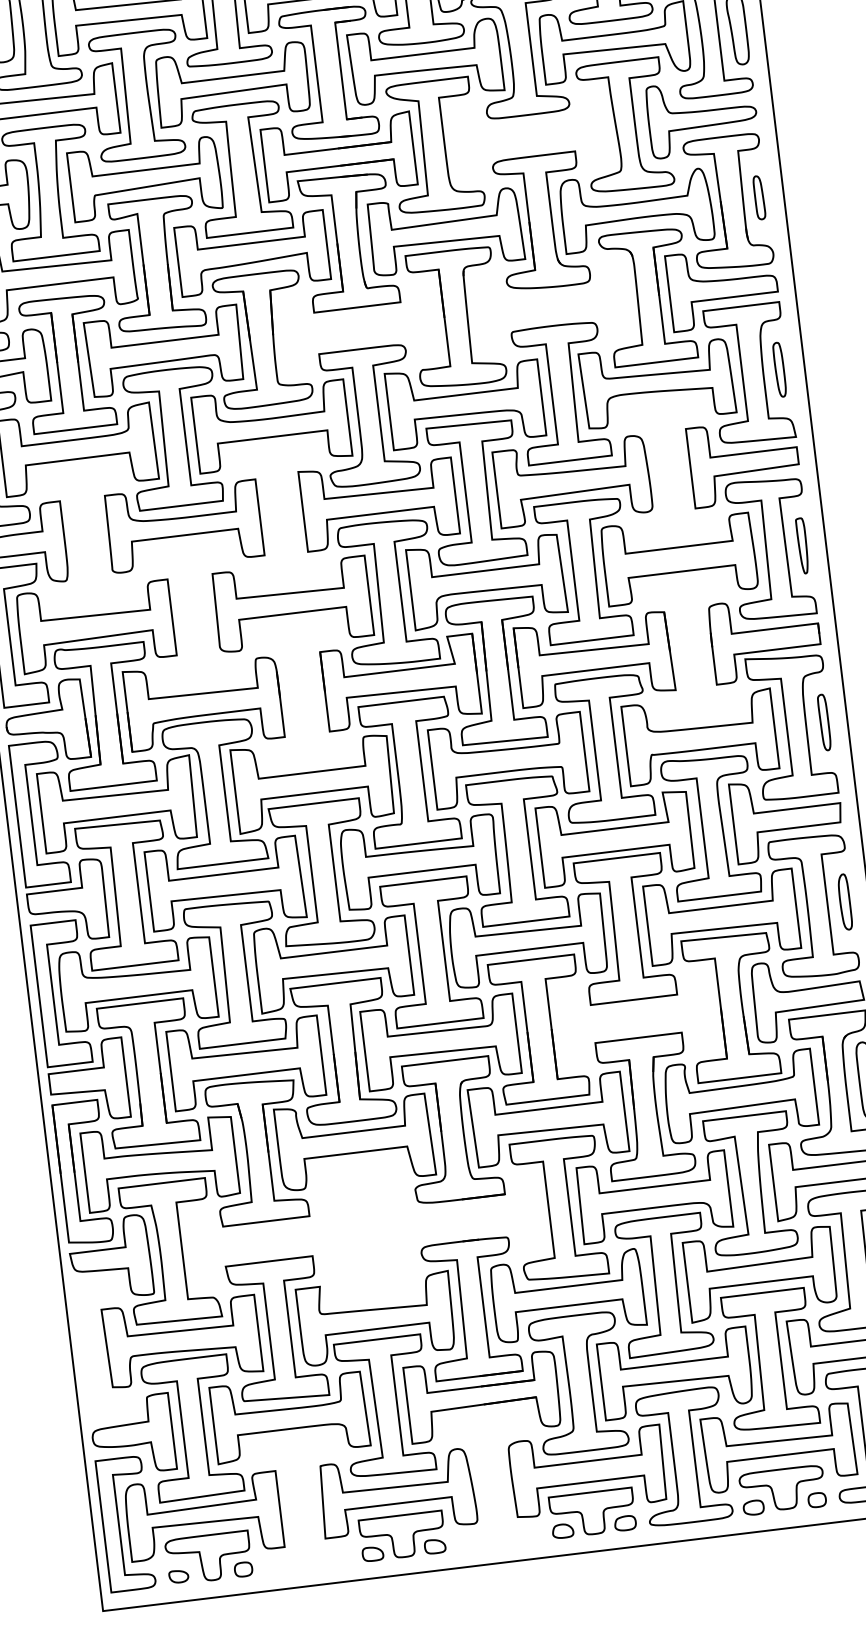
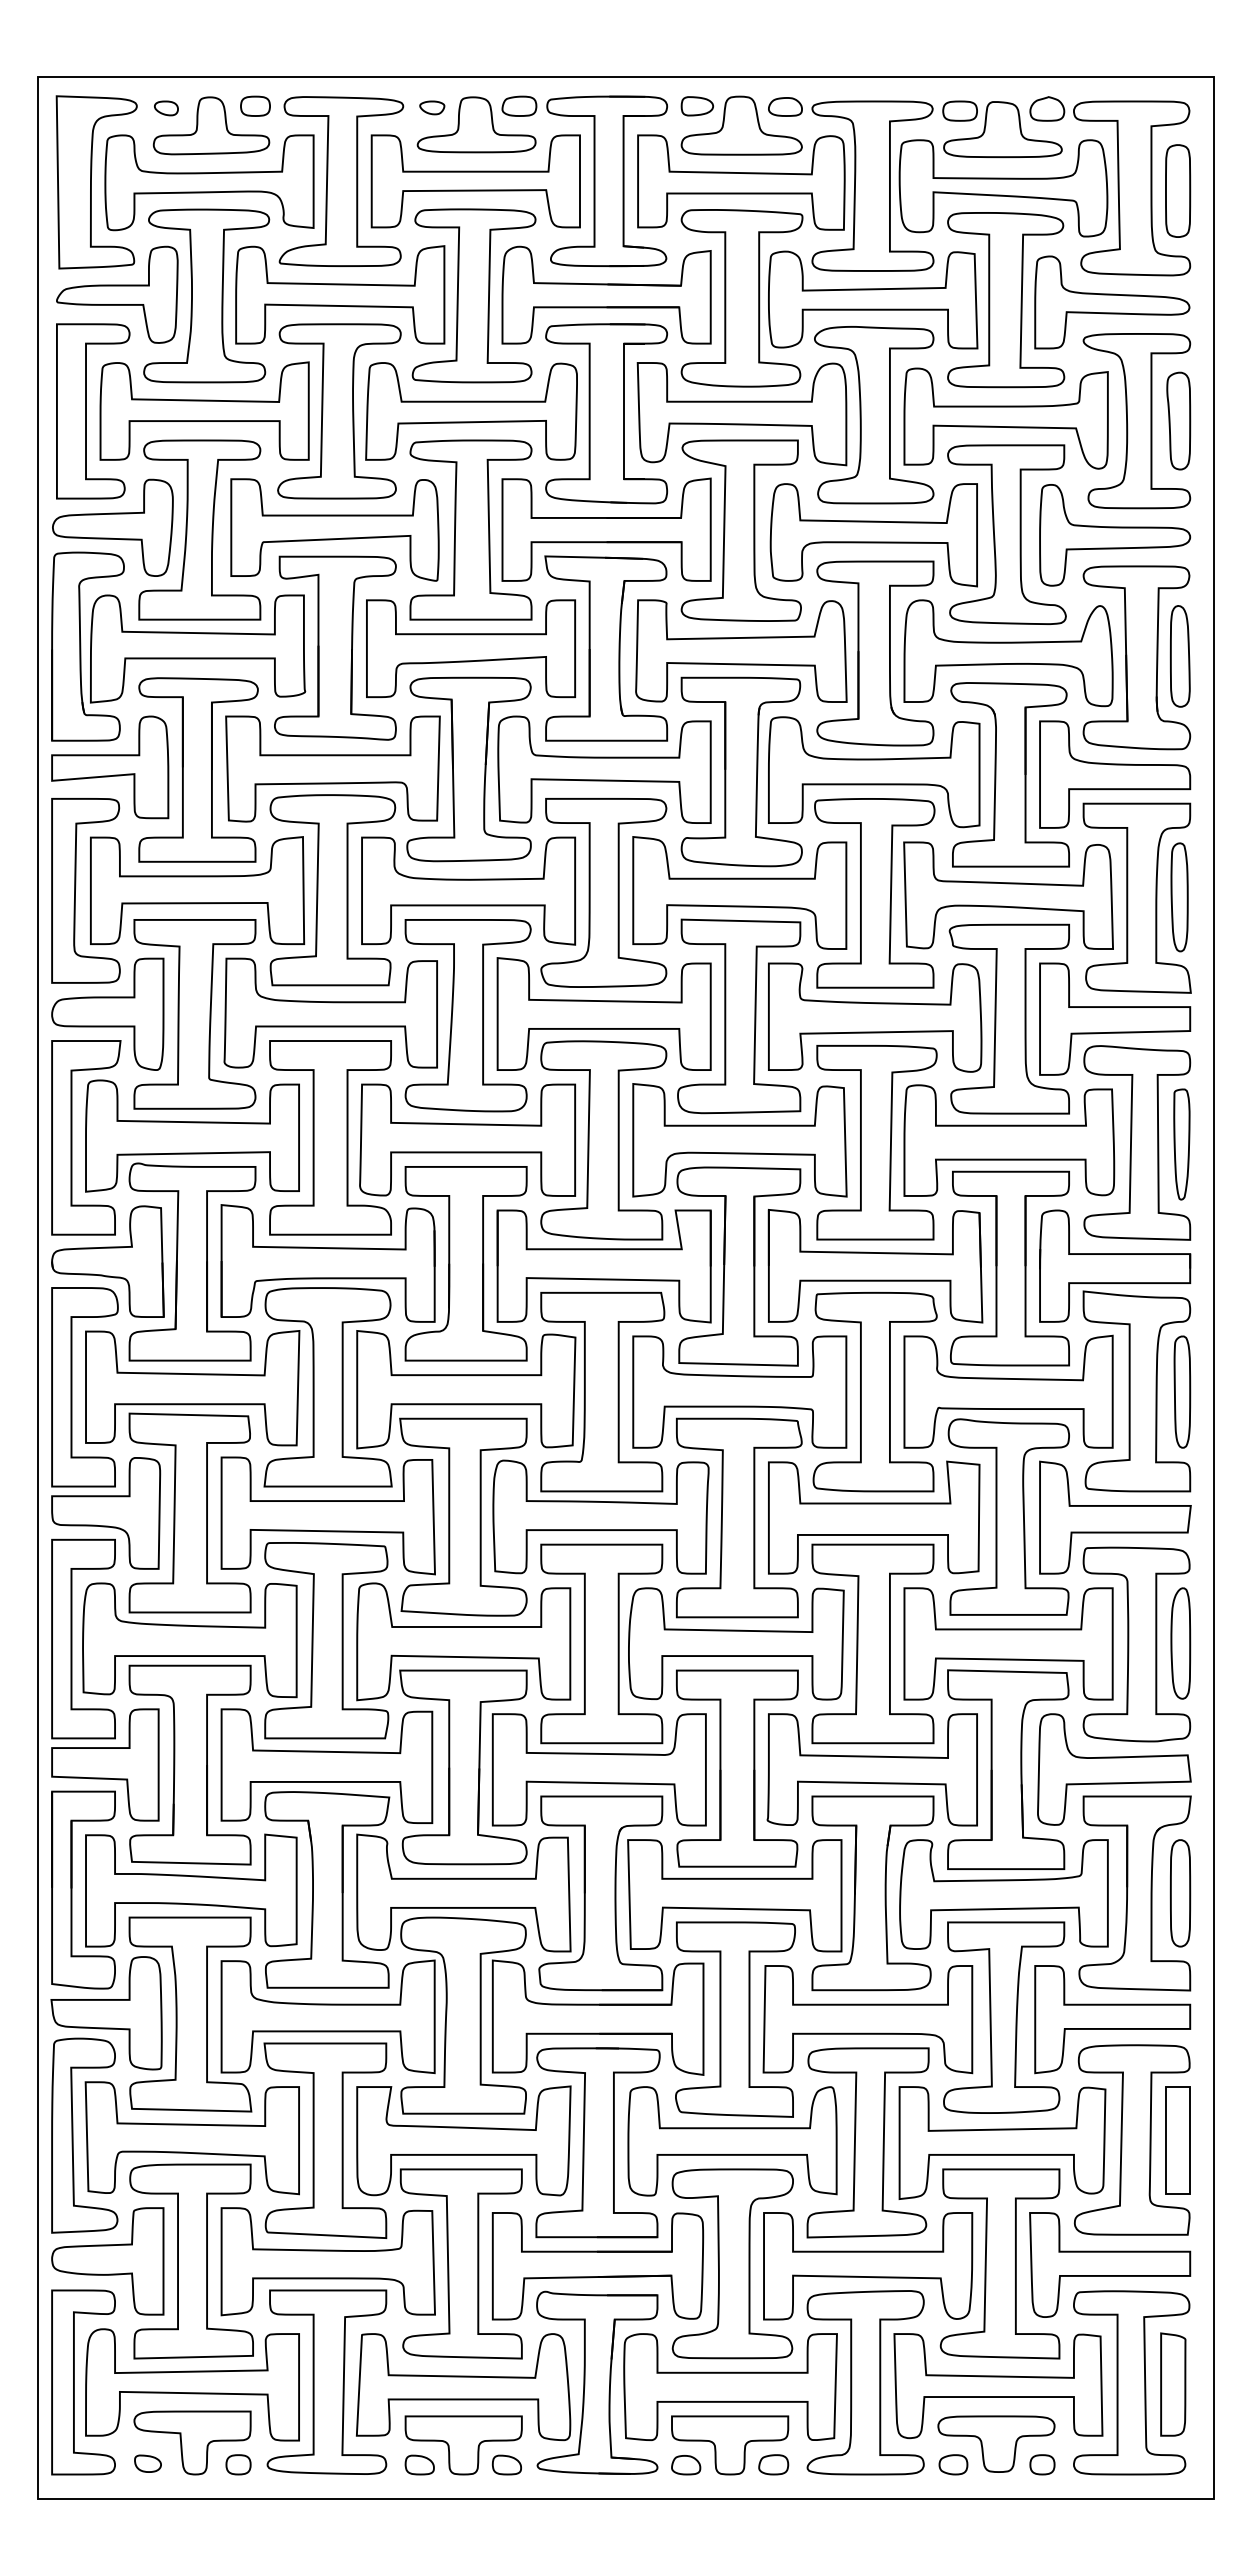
part: (530, 137) -> (873, 535), added
part: (758, 197) -> (1179, 656), size x1.67
part: (551, 307) -> (874, 772), added
part: (358, 328) -> (604, 769), added
part: (779, 369) -> (1179, 897), size x1.43
part: (668, 470) -> (1008, 1018), added
part: (281, 515) -> (467, 1015), added
part: (86, 538) -> (194, 1014), added
part: (802, 545) -> (1181, 1144), size x1.43
part: (194, 614) -> (330, 1137), added
part: (690, 649) -> (1009, 1268), added
part: (301, 692) -> (465, 1263), added
part: (824, 722) -> (1182, 1391), size x1.43
part: (844, 902) -> (1180, 1643), size x1.43
part: (635, 1018) -> (871, 1769), added
part: (364, 1229) -> (462, 2015), added
part: (97, 1348) -> (73, 2135), added
part: (492, 1479) -> (597, 2382), added
part: (299, 1502) -> (326, 2381), added

